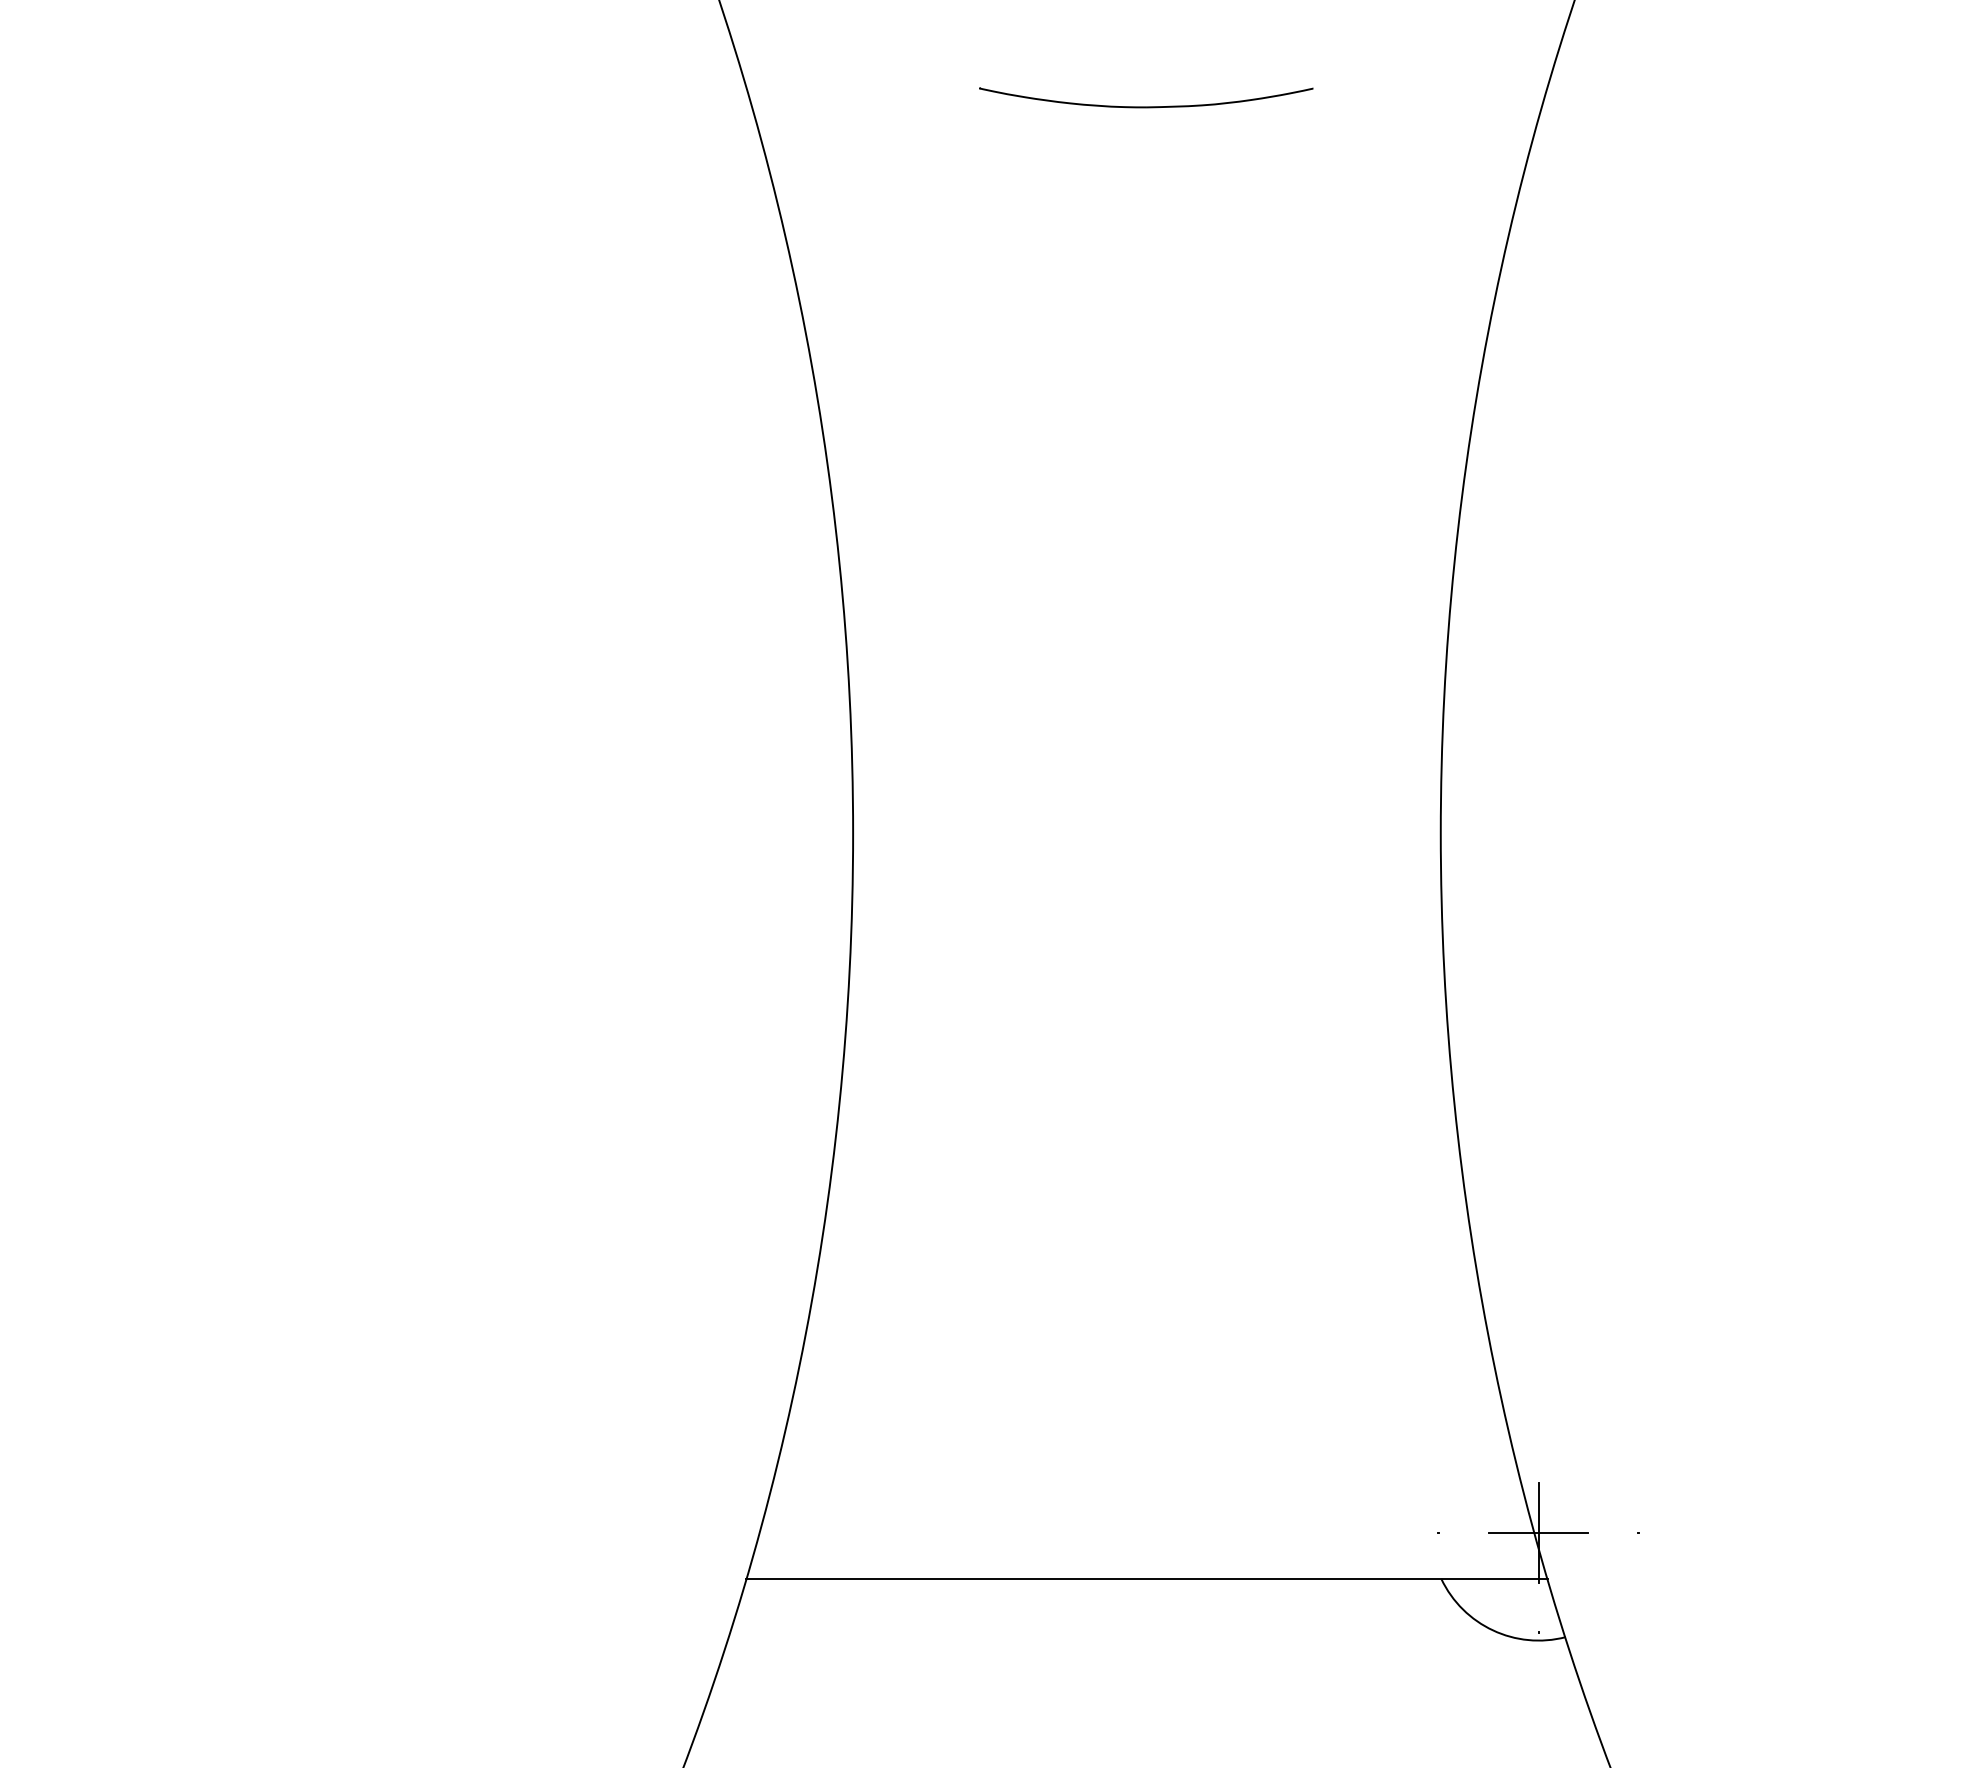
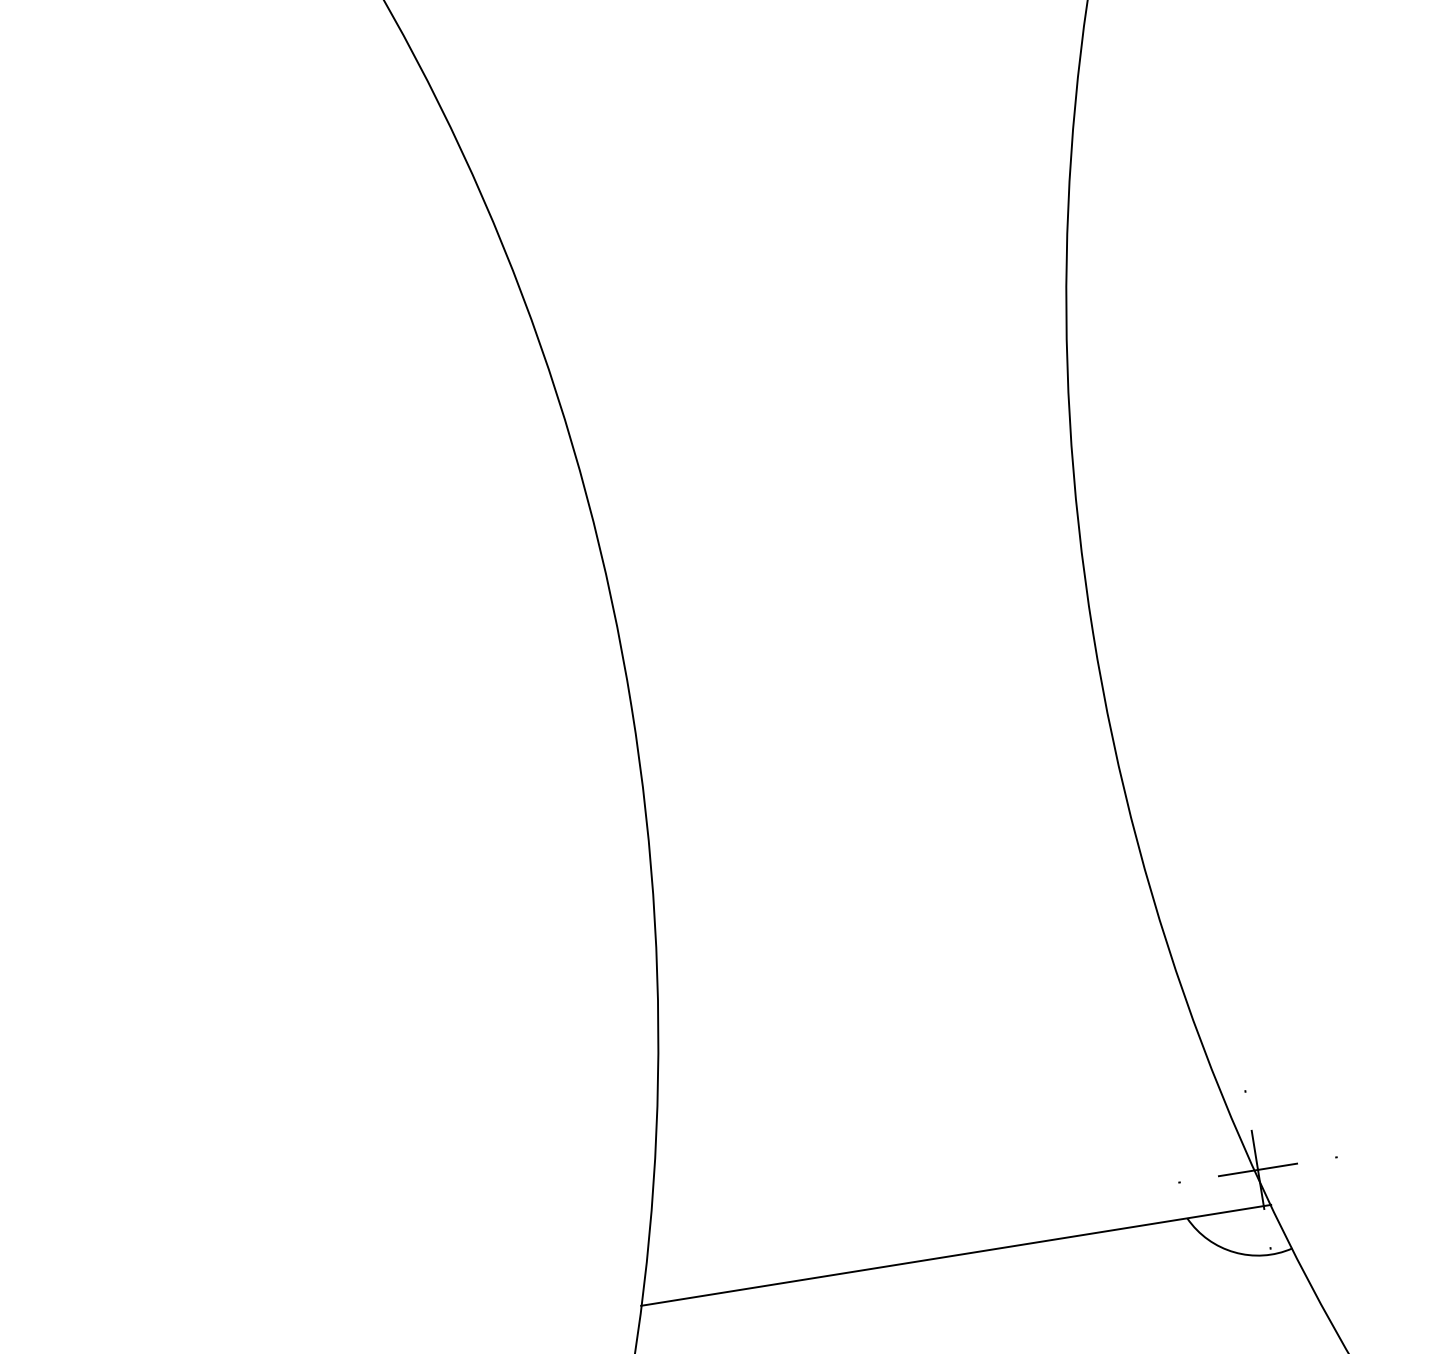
part: (1146, 106) -> (770, 99), removed

